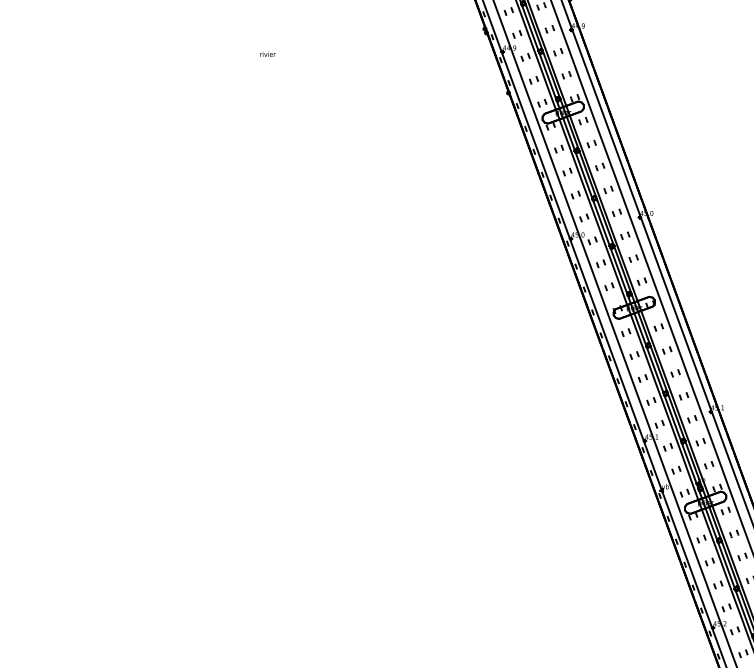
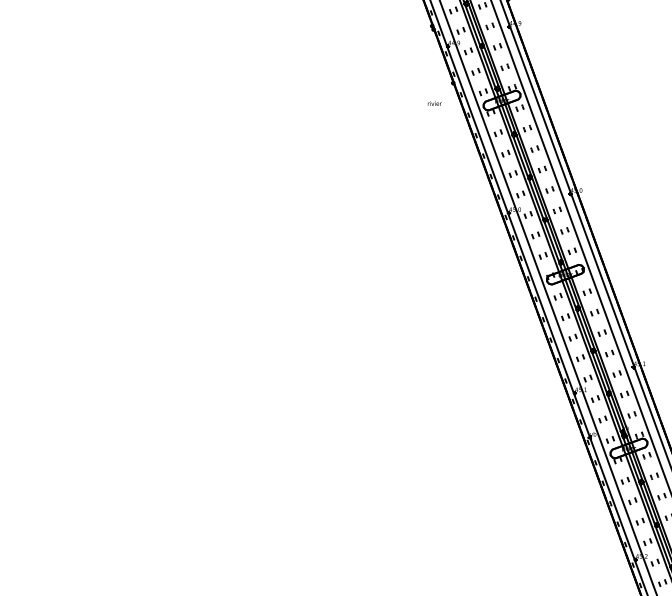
text: (267, 54) -> (434, 103), moved

